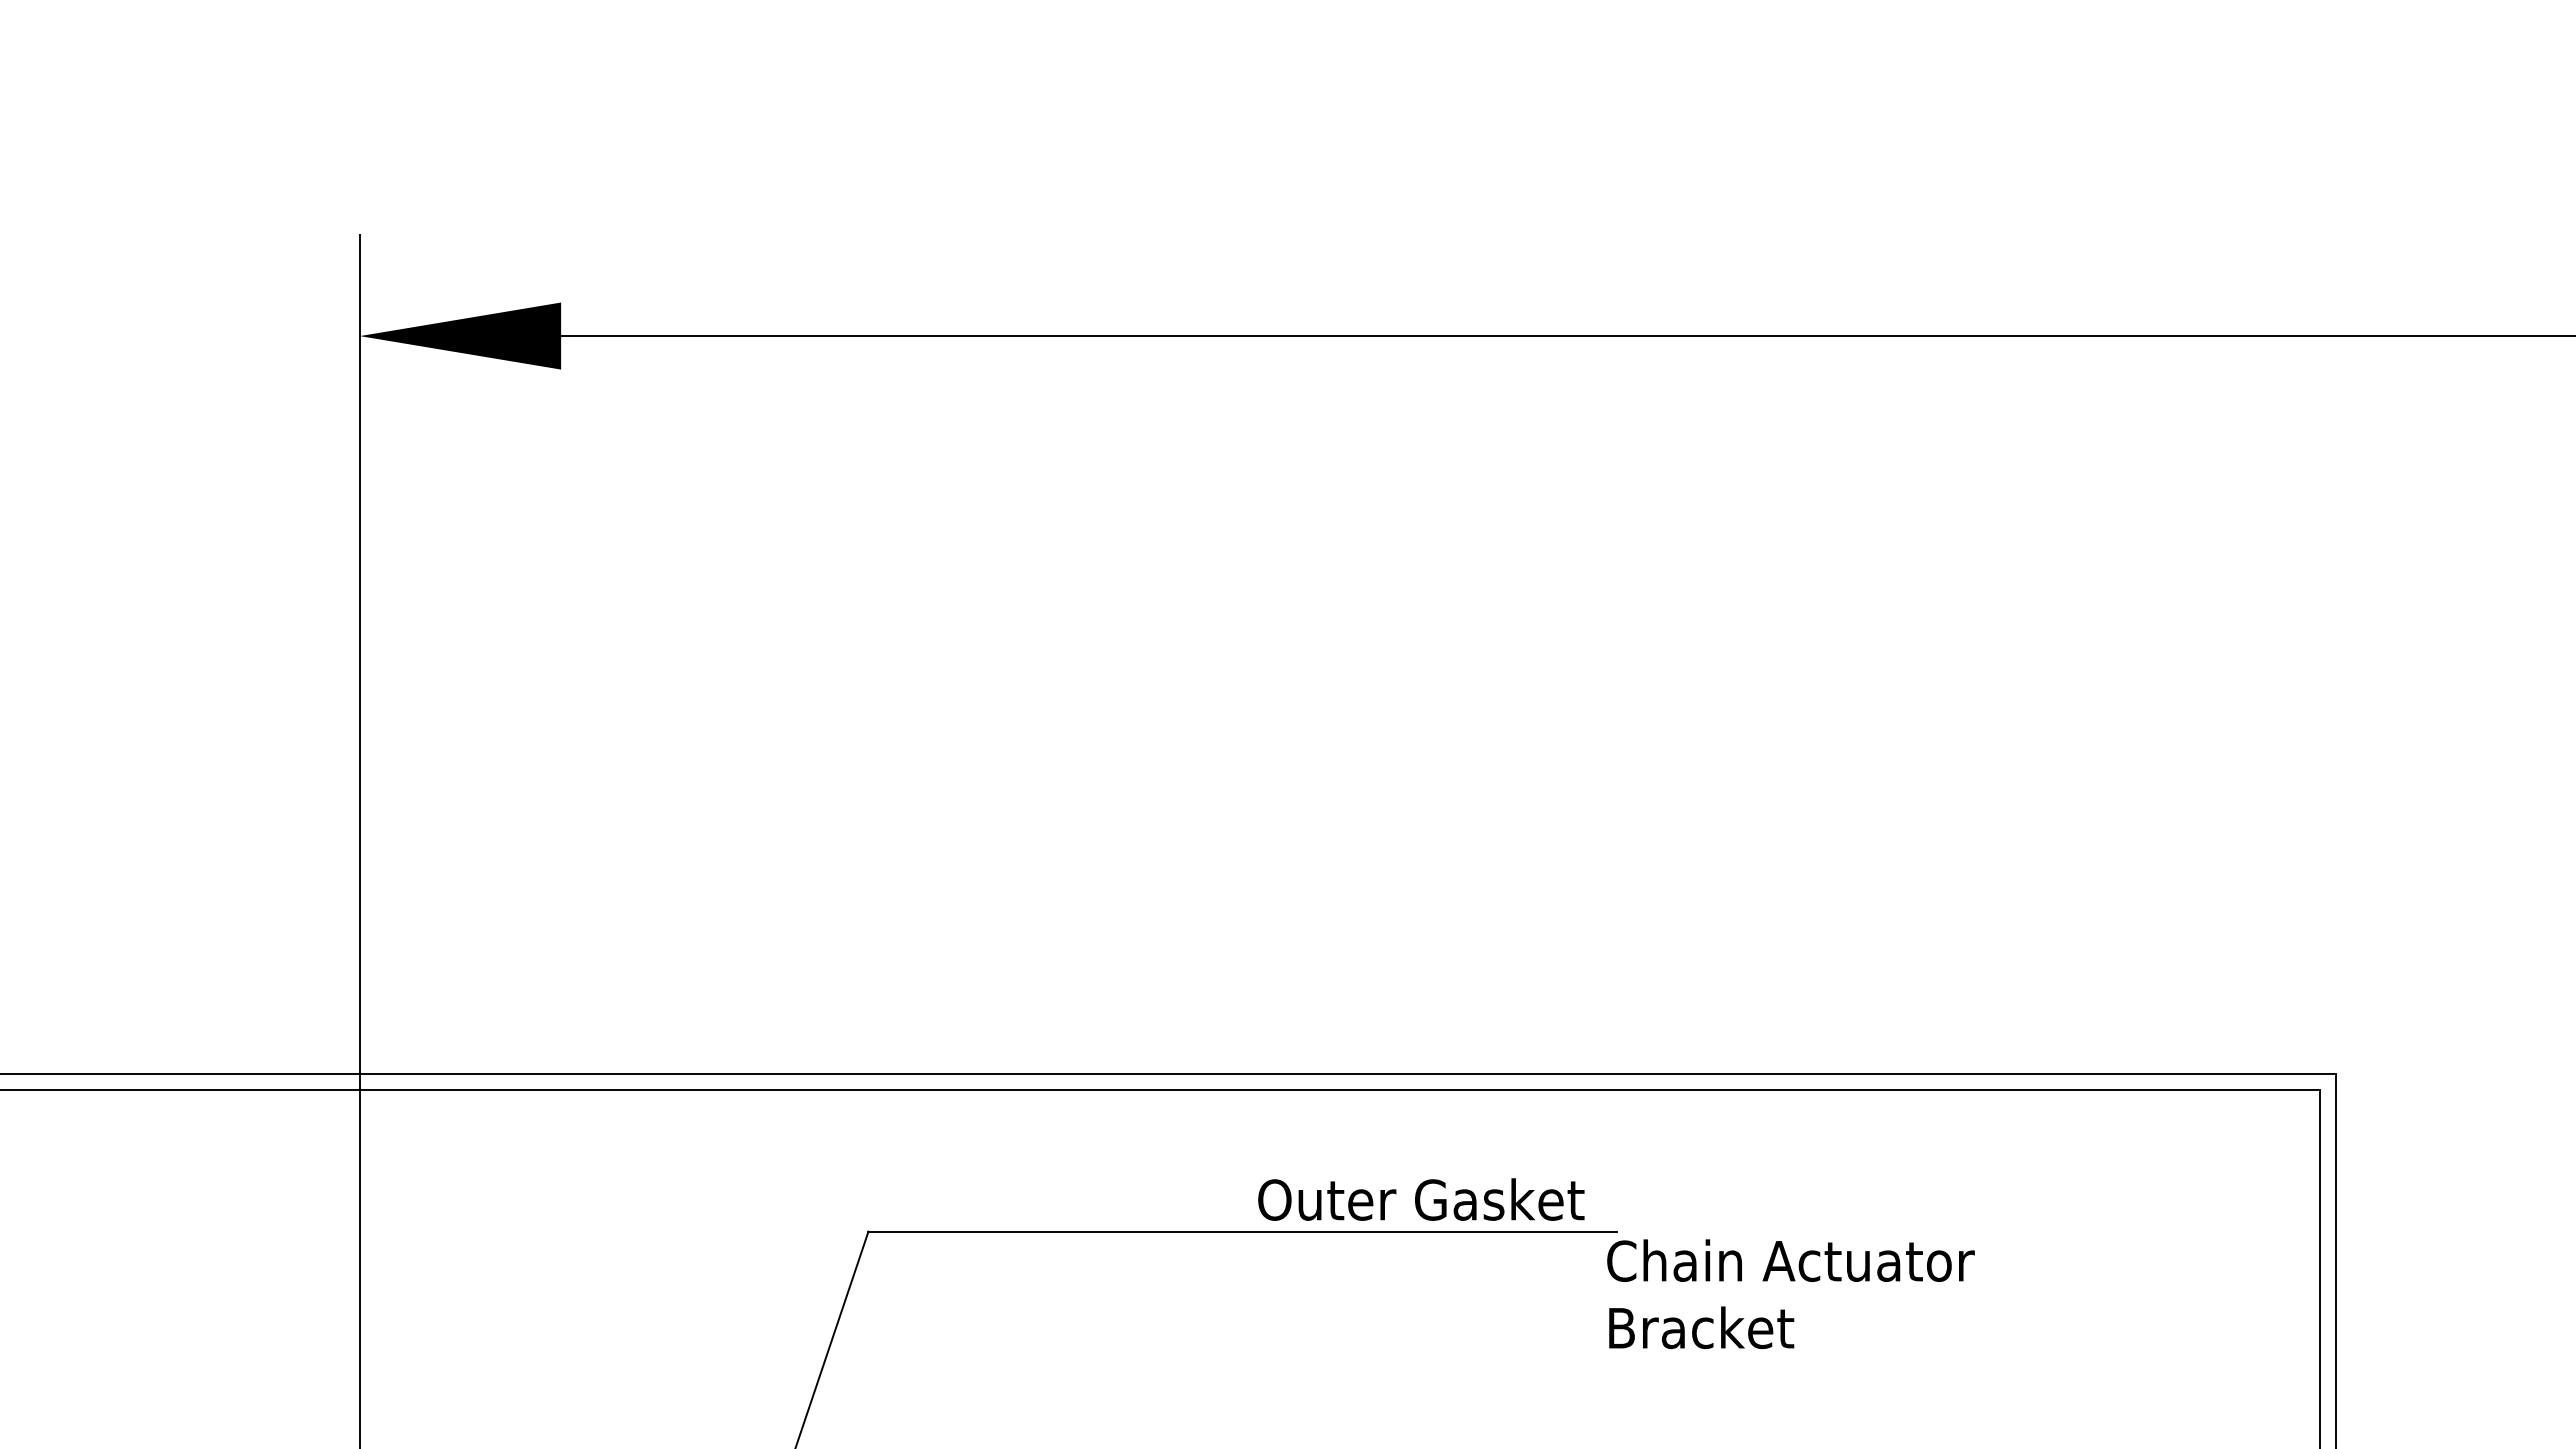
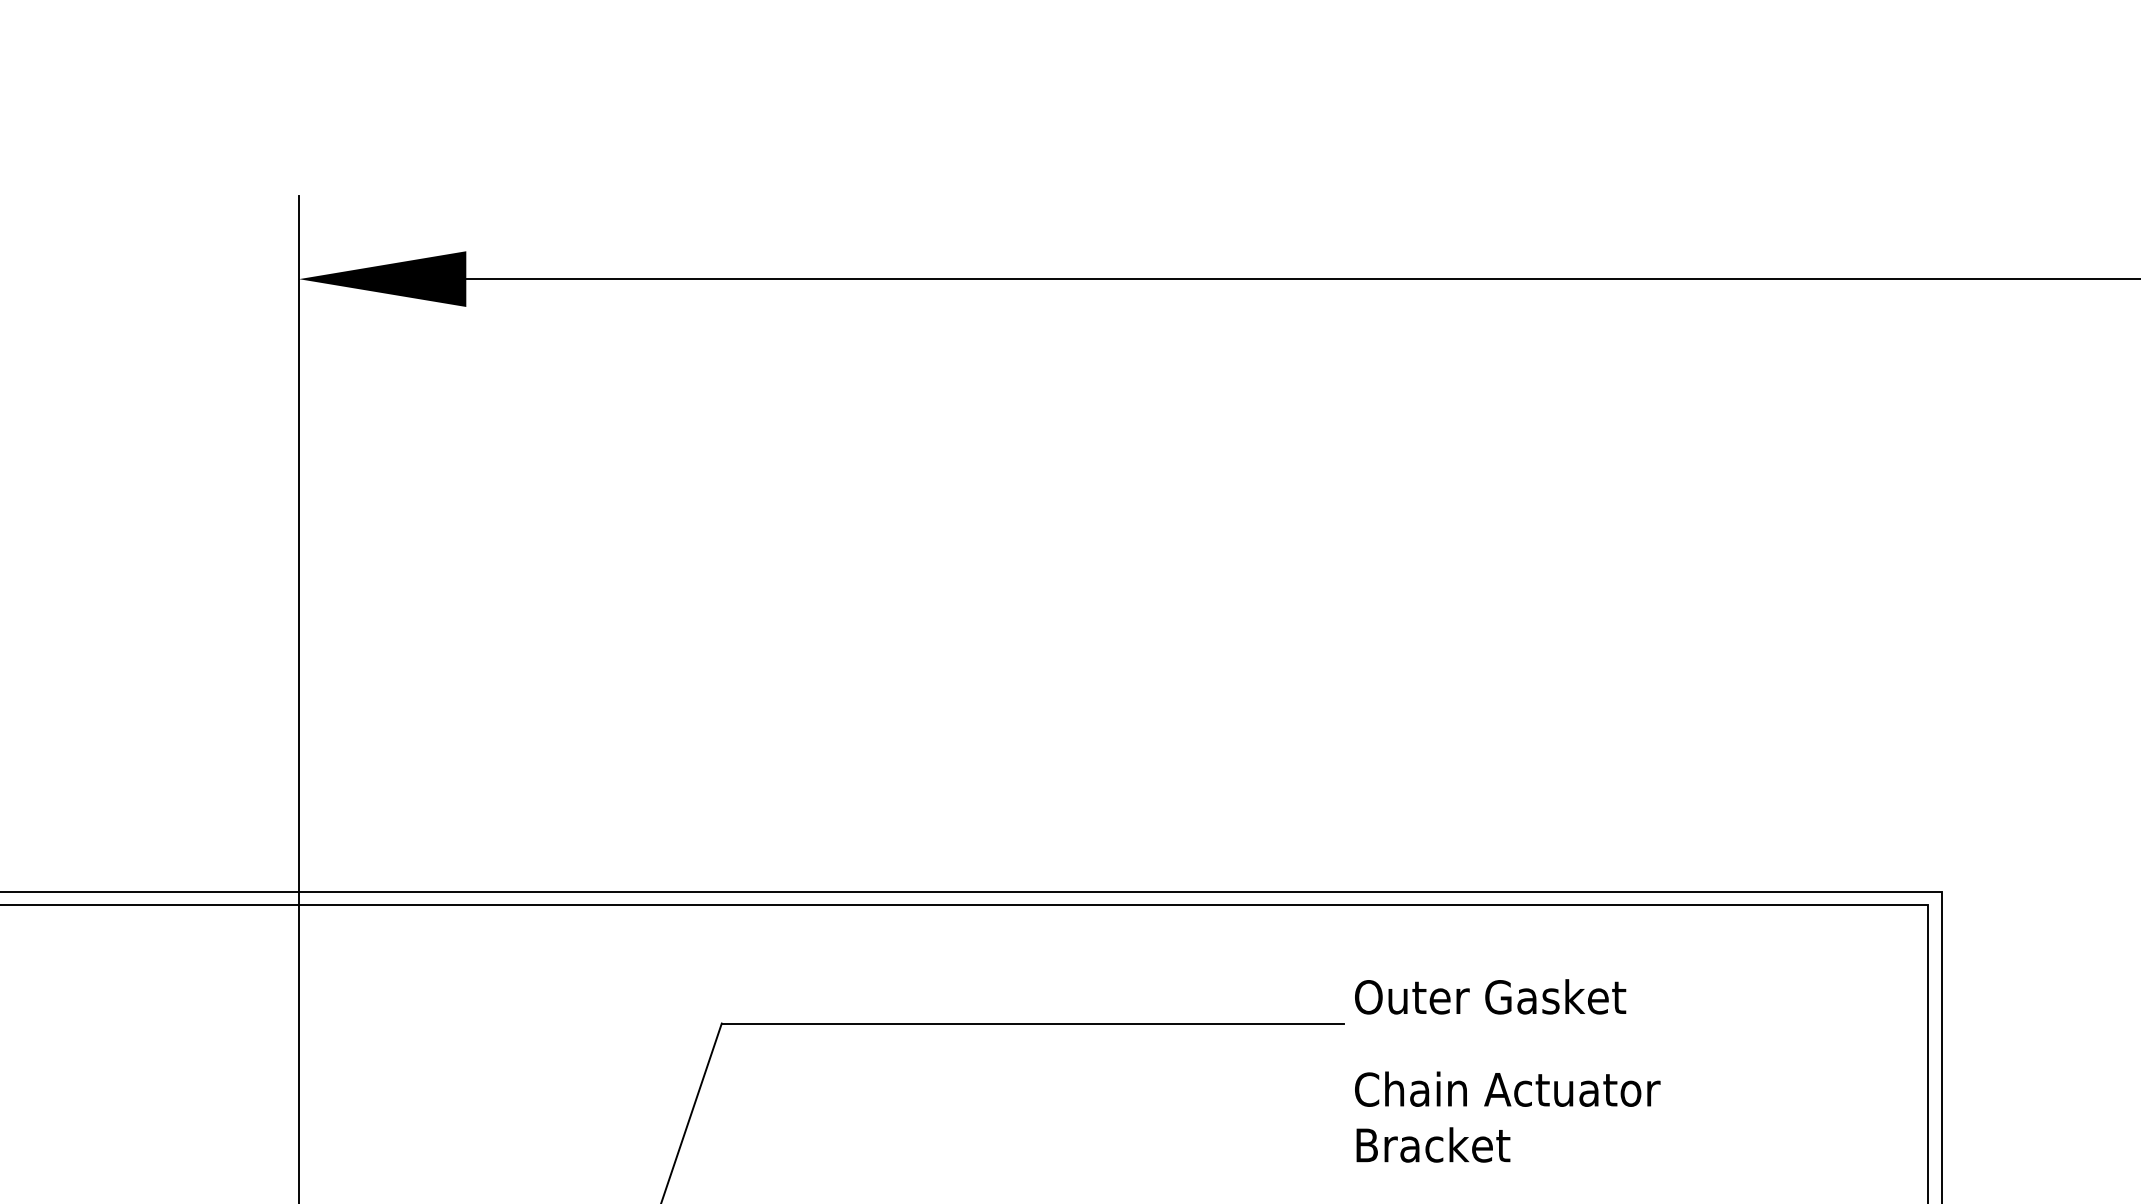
text: (1421, 1199) -> (1490, 996), moved
text: (1790, 1294) -> (1507, 1117), moved

